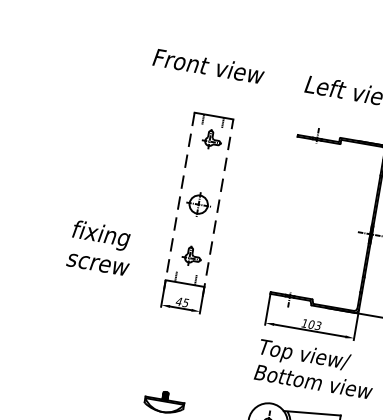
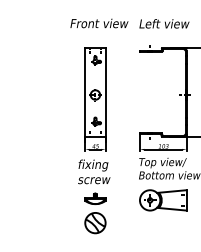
text: (209, 66) -> (99, 23), moved
line: (179, 202) -> (85, 95), dashed -> solid
line: (217, 208) -> (105, 95), dashed -> solid
text: (101, 247) -> (94, 171), moved

